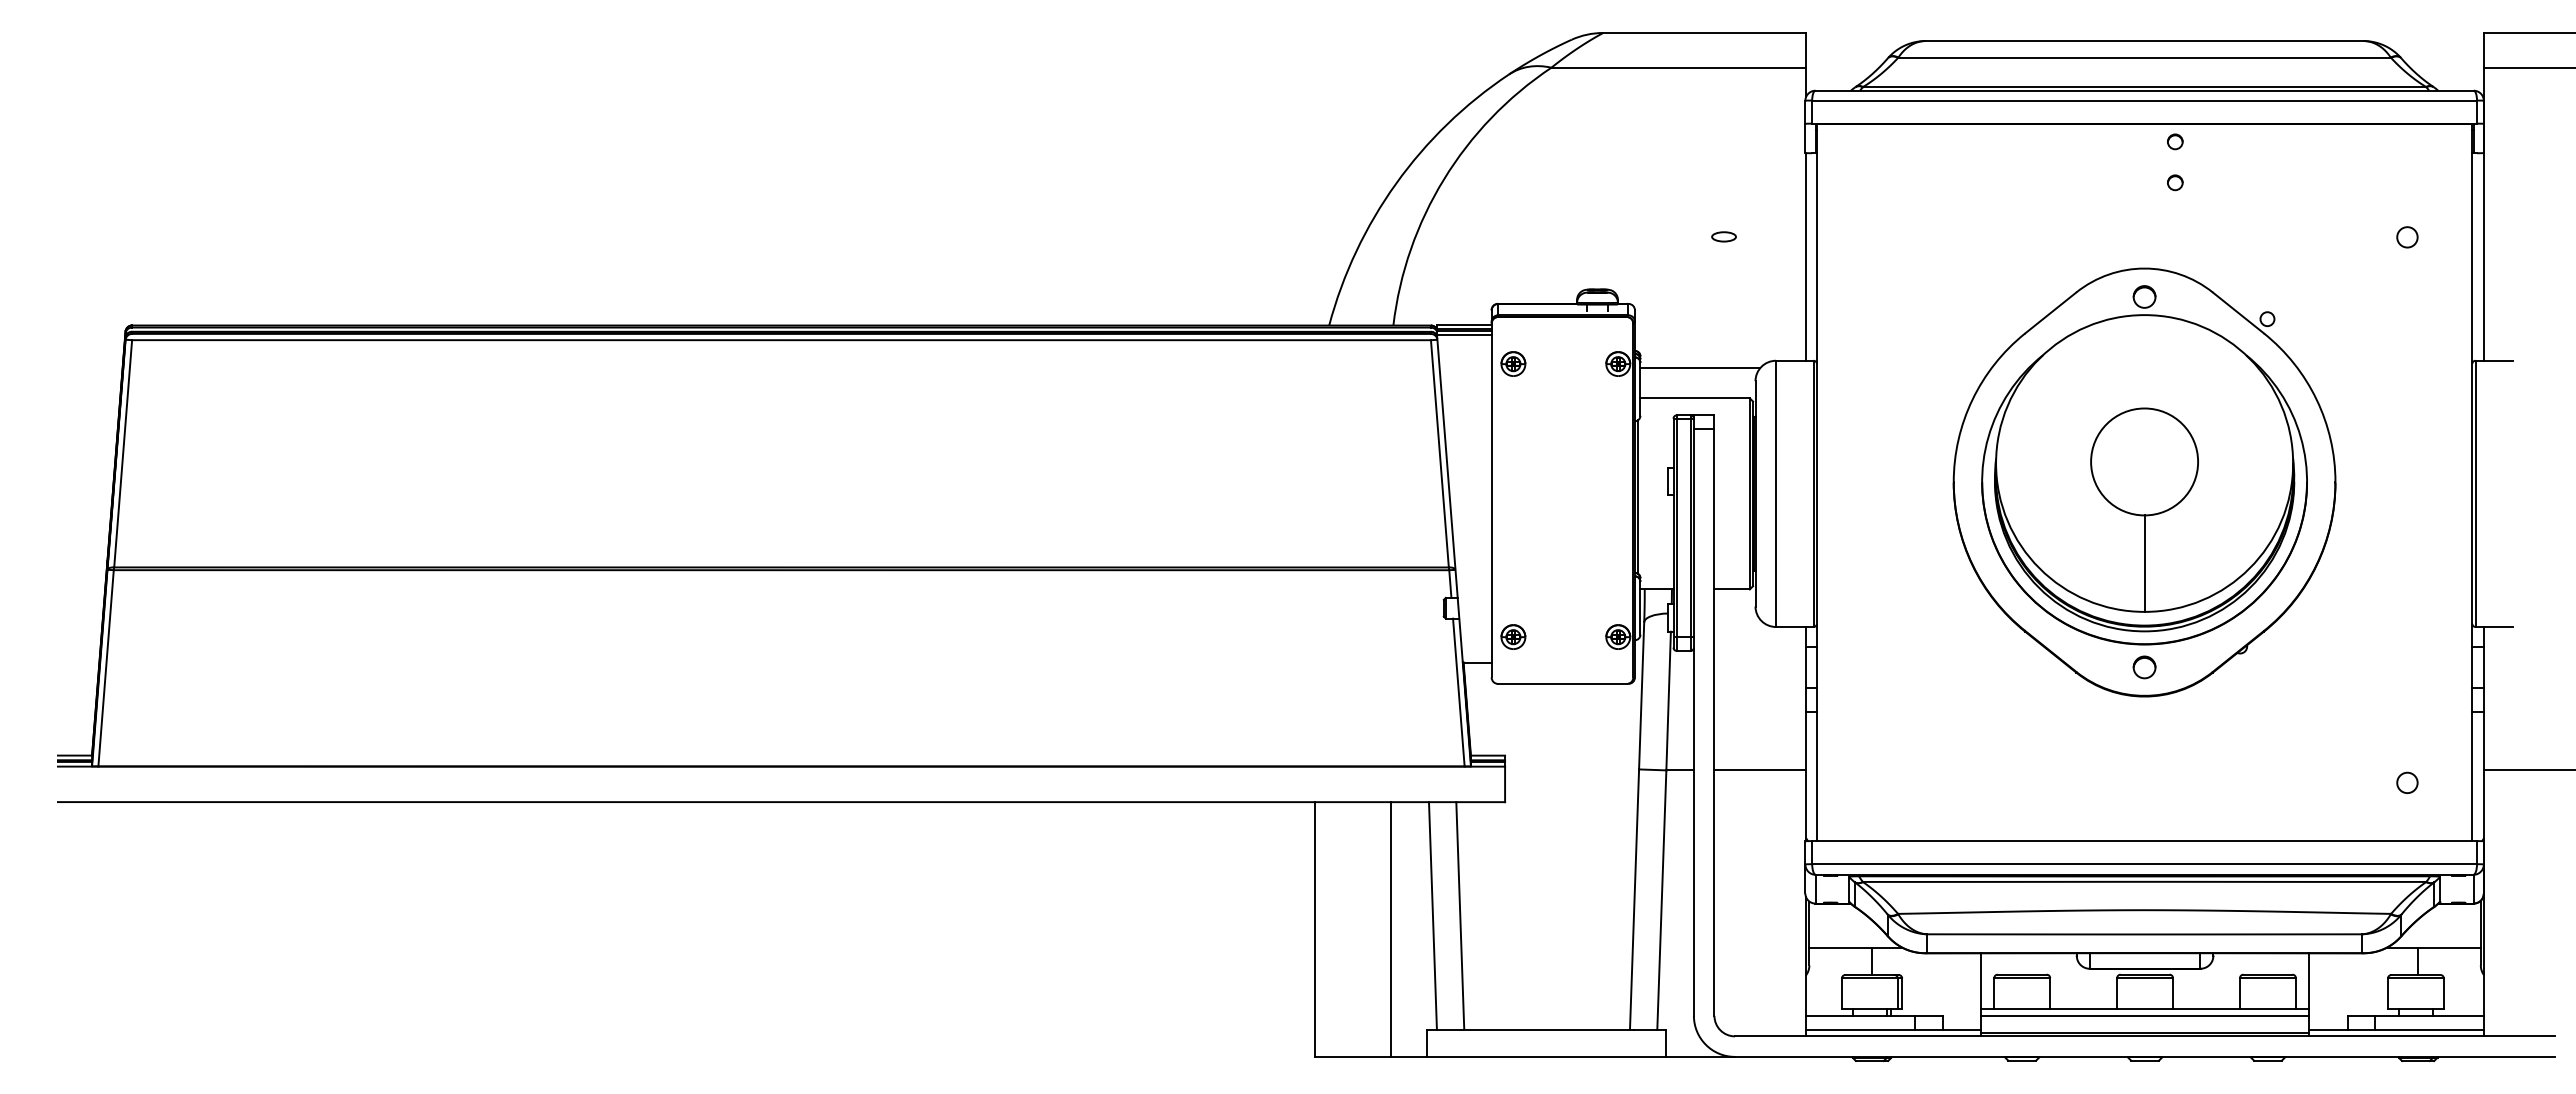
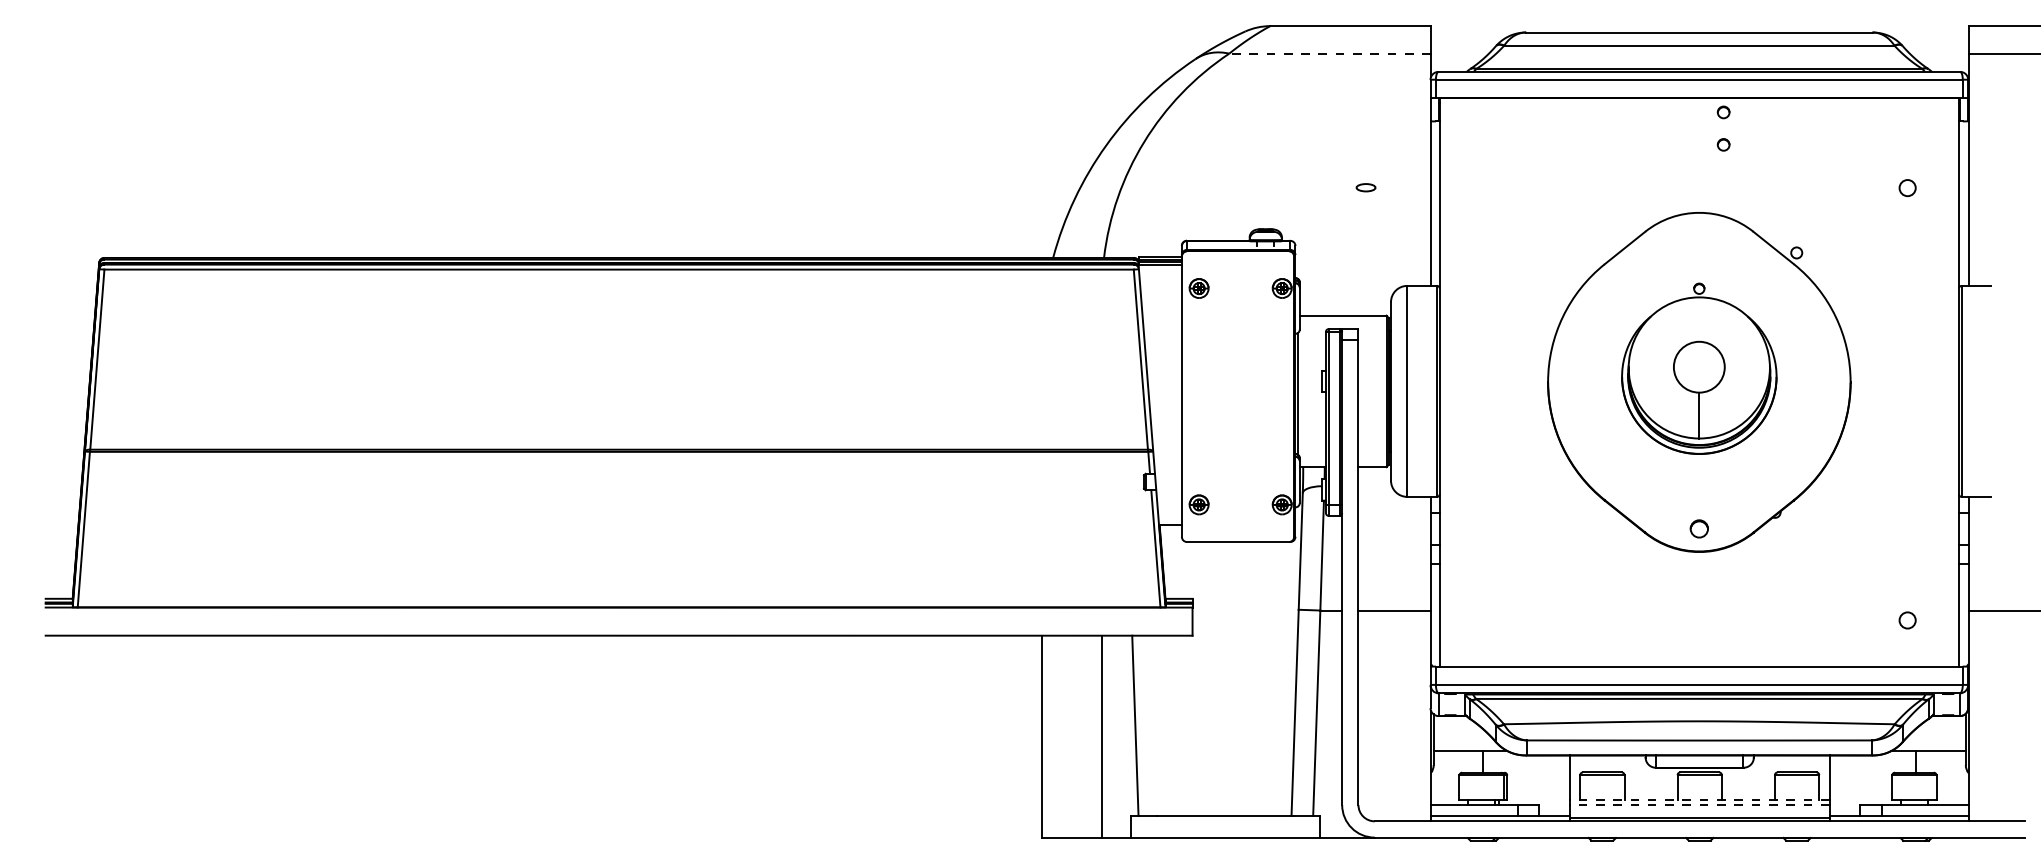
line: (1678, 67) -> (1329, 53), solid -> dashed
line: (1700, 368) -> (1347, 292), removed
part: (2144, 465) -> (1699, 368), size x0.6
line: (1460, 915) -> (1157, 725), removed
line: (2145, 1009) -> (1700, 800), solid -> dashed
line: (2145, 1016) -> (1700, 805), solid -> dashed

